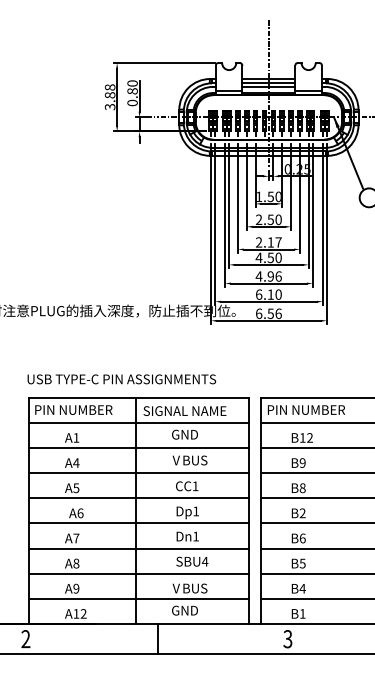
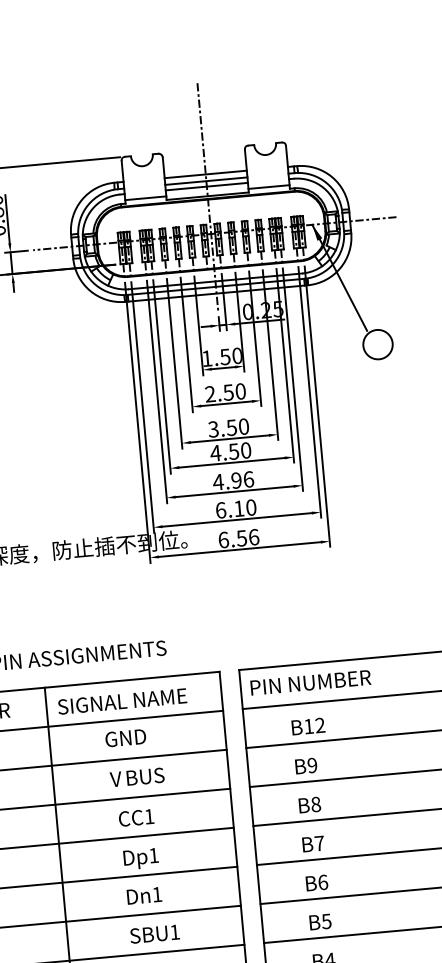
text: (268, 242) -> (228, 428), 2.17 -> 3.50
text: (302, 513) -> (319, 843), B2 -> B7
text: (204, 561) -> (173, 932), SBU4 -> SBU1

